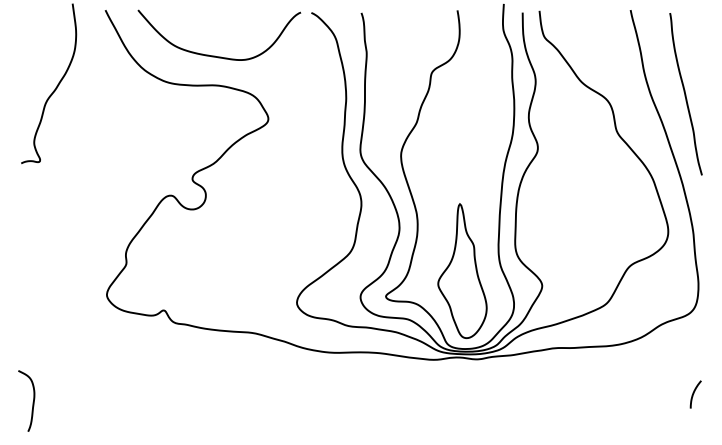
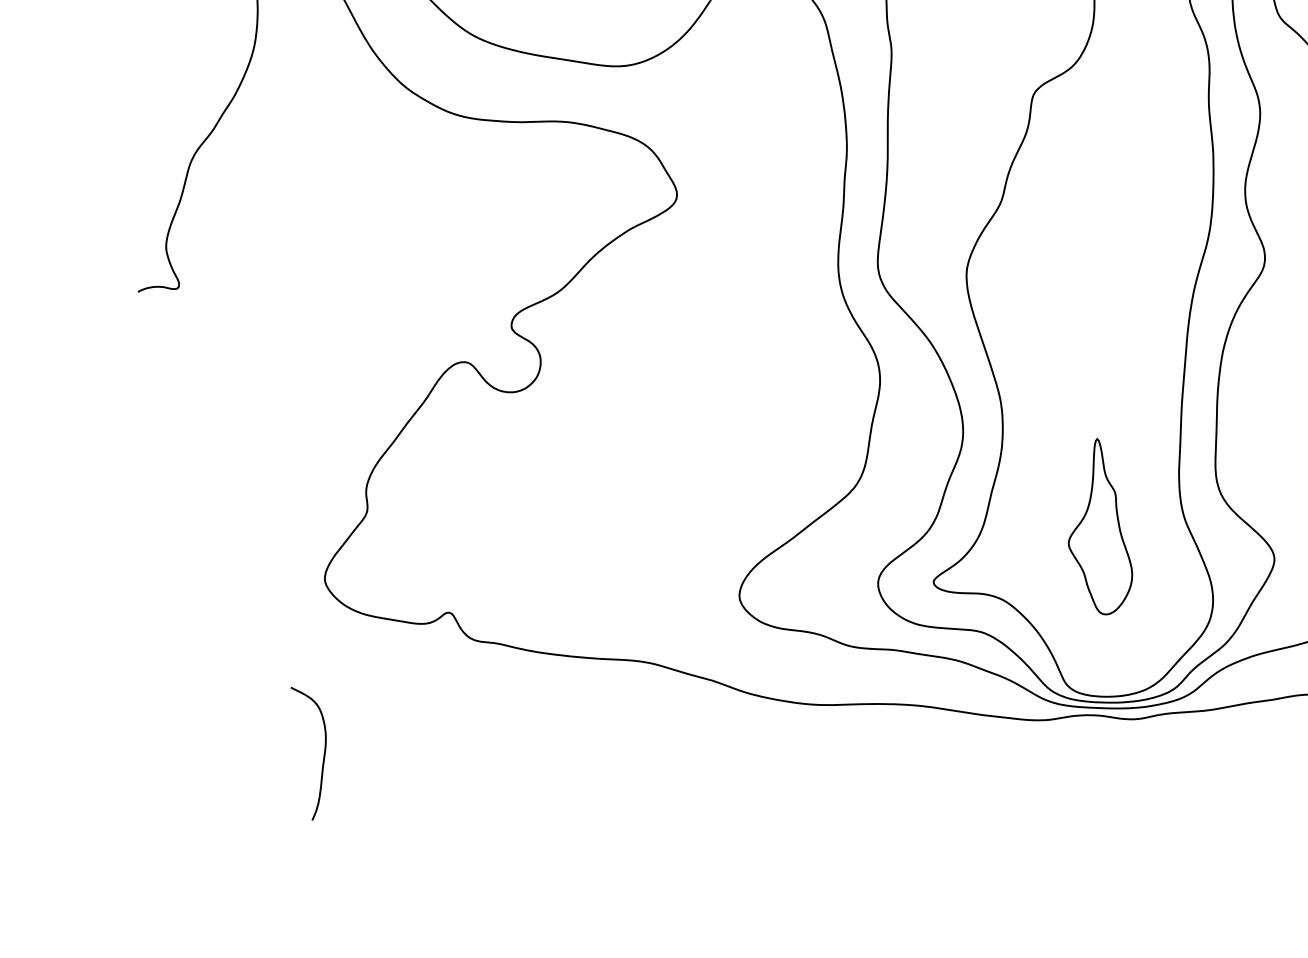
part: (462, 270) -> (1100, 525), size x0.6
curve: (32, 402) -> (321, 756), moved

